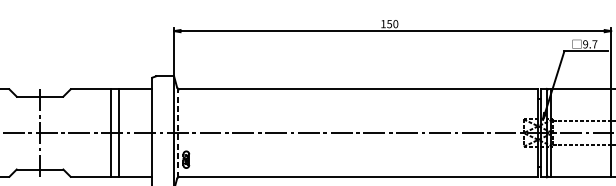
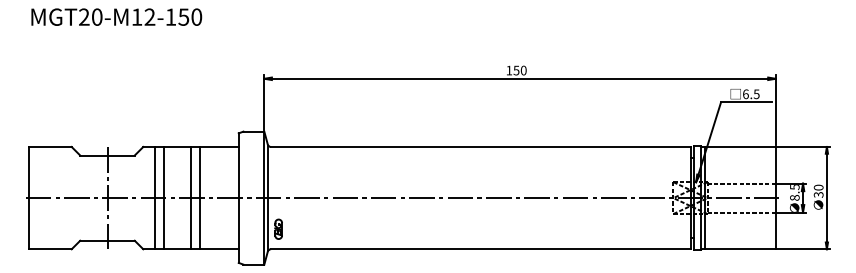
text: (590, 44) -> (751, 94), 9.7 -> 6.5
line: (81, 132) -> (155, 197), added
line: (87, 132) -> (163, 197), added
line: (177, 132) -> (268, 197), dashed -> solid

